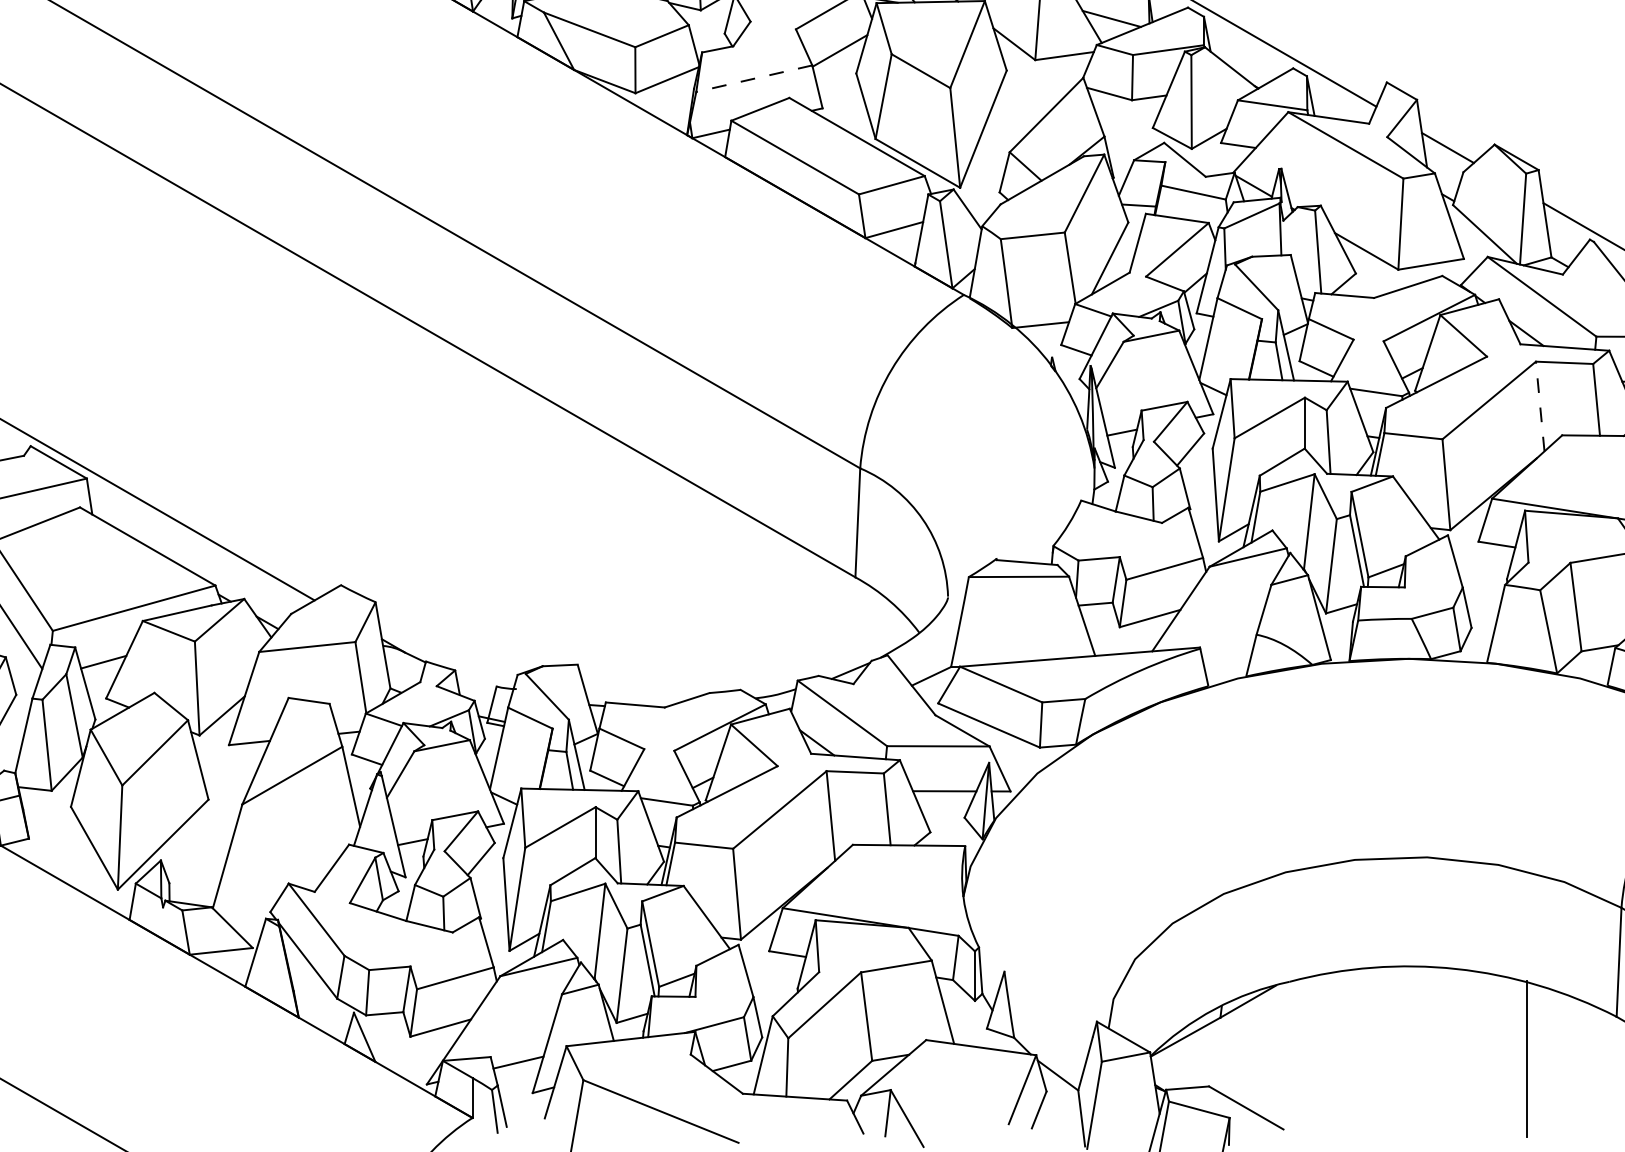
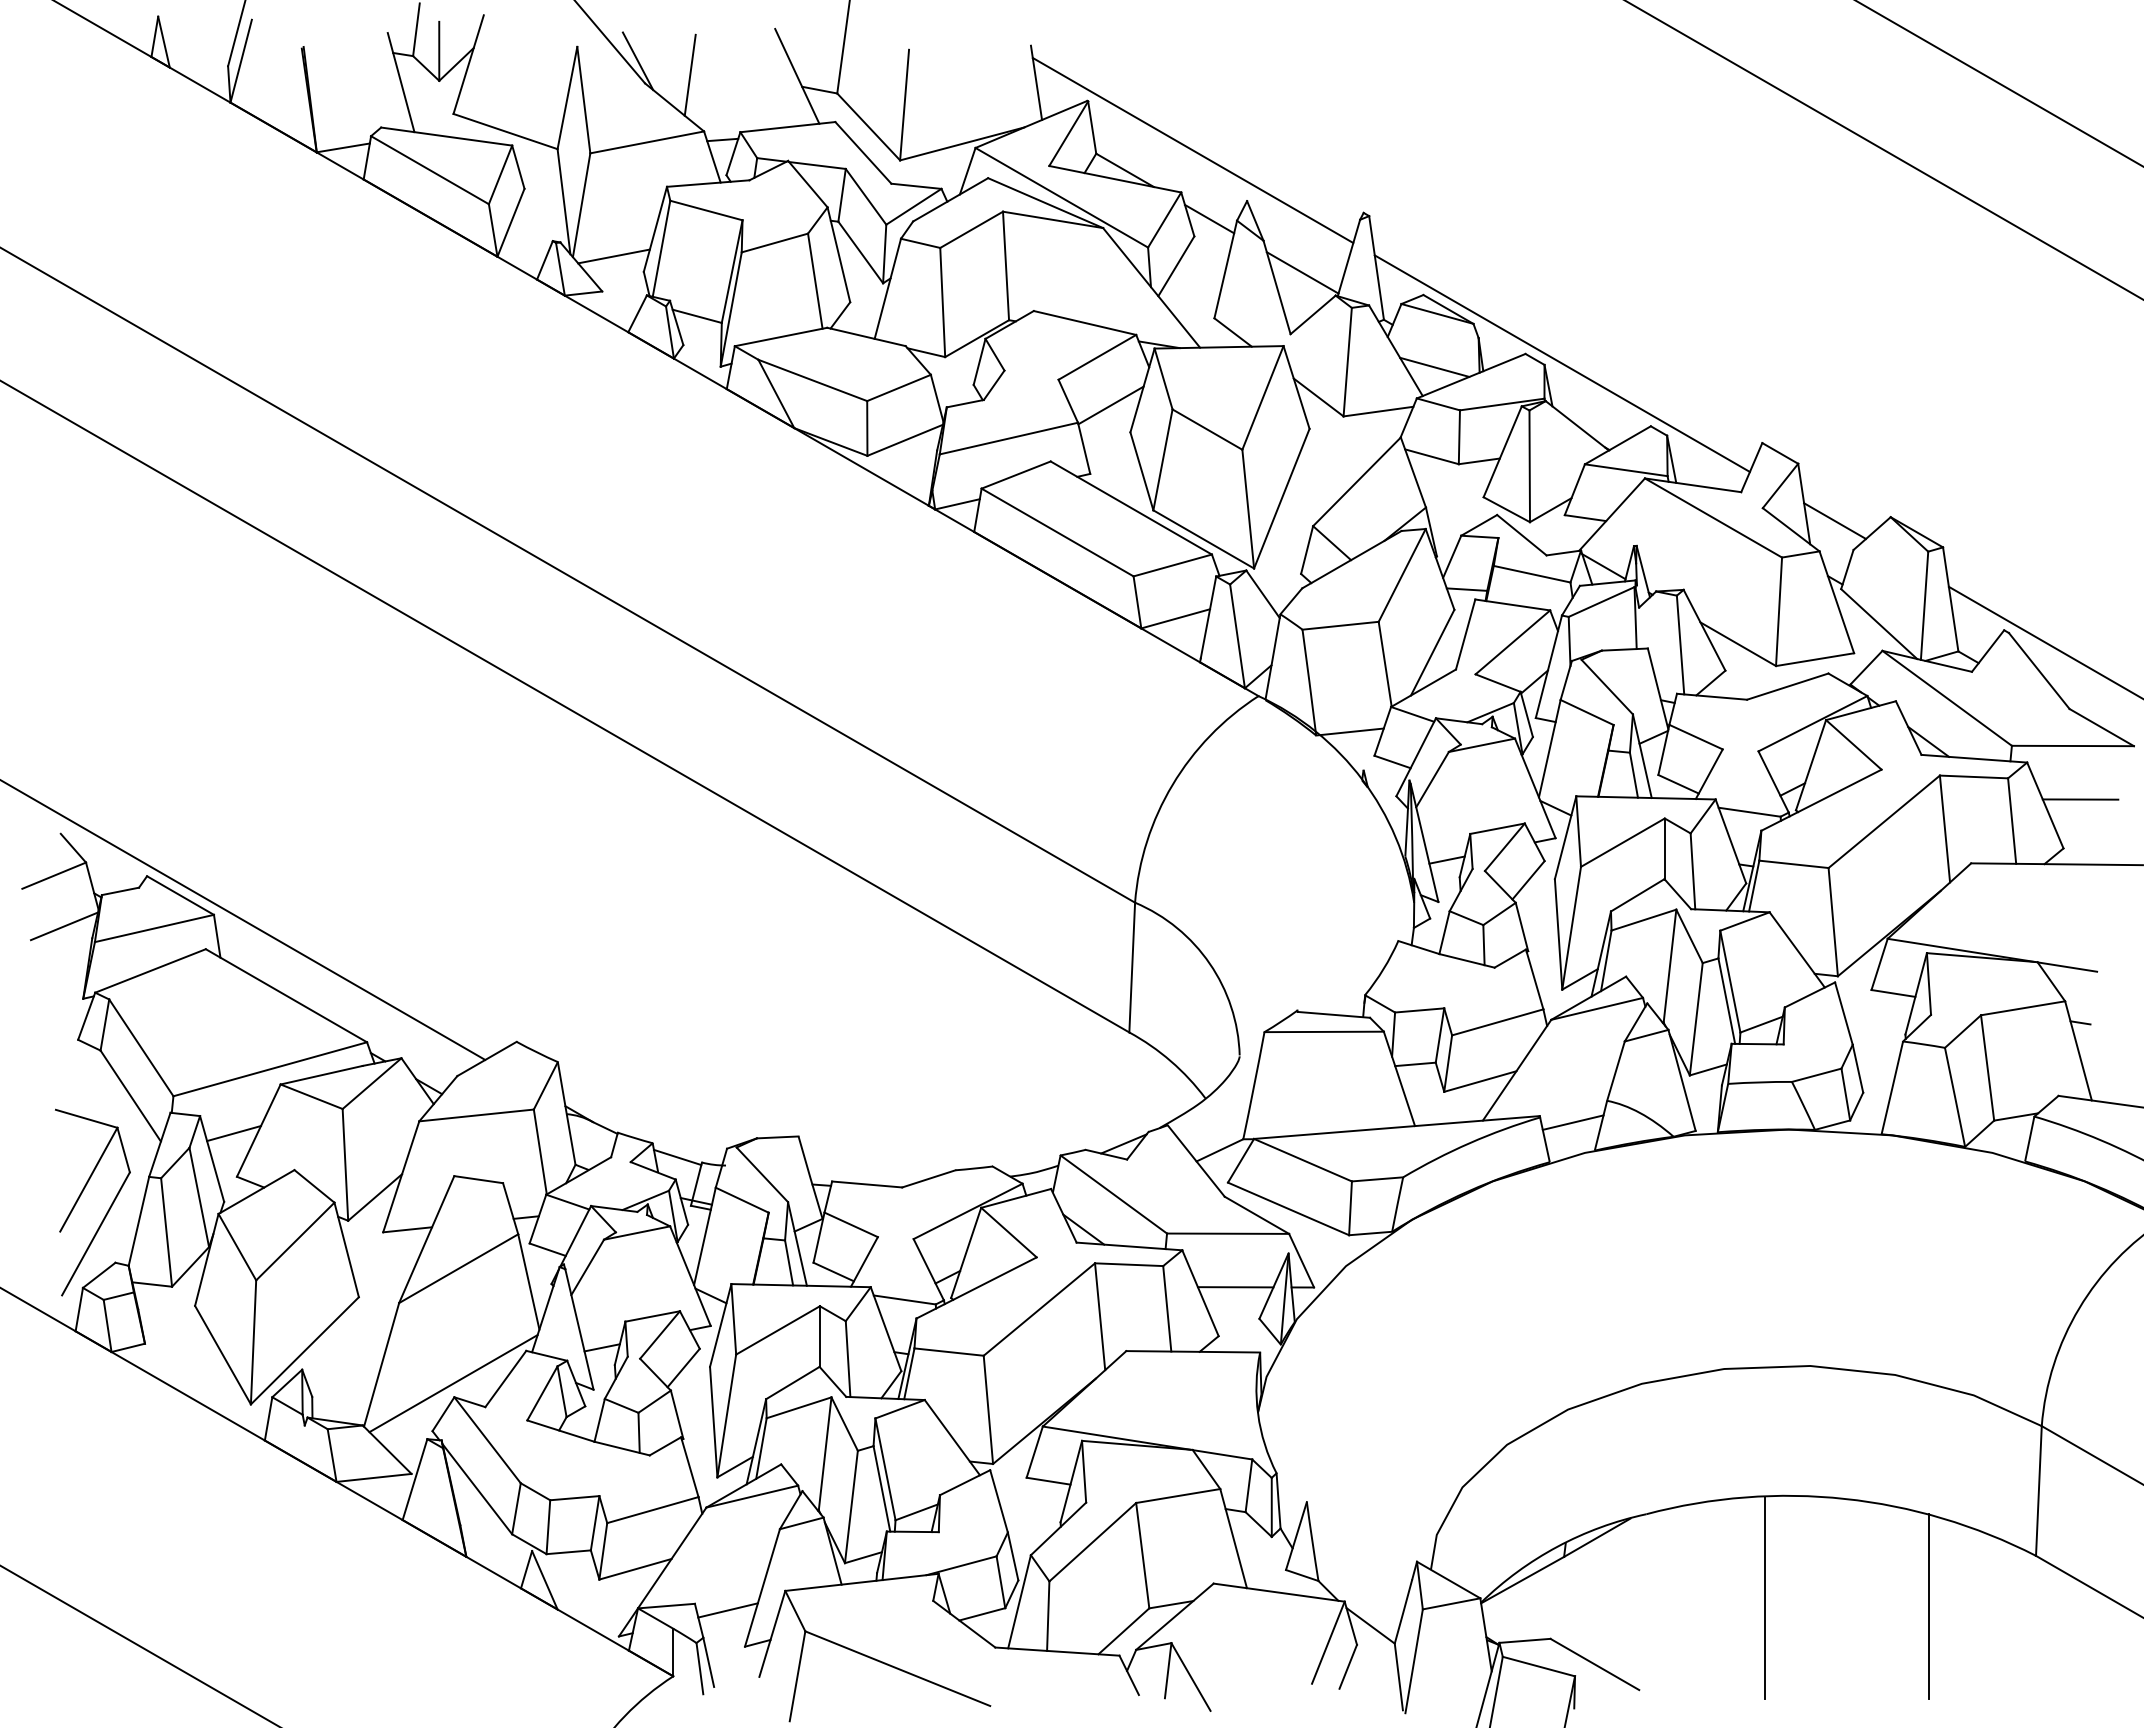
line: (753, 78) -> (1008, 438), dashed -> solid
line: (1539, 406) -> (1944, 829), dashed -> solid
line: (1227, 652) -> (1572, 1122), added
line: (476, 682) -> (677, 1157), added
line: (287, 872) -> (453, 1383), added
line: (1388, 1051) -> (1764, 1597), added

